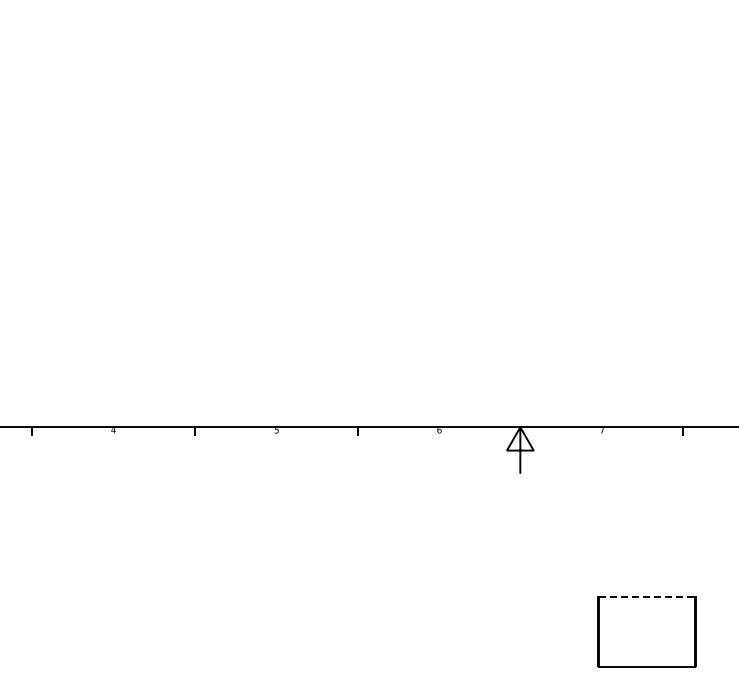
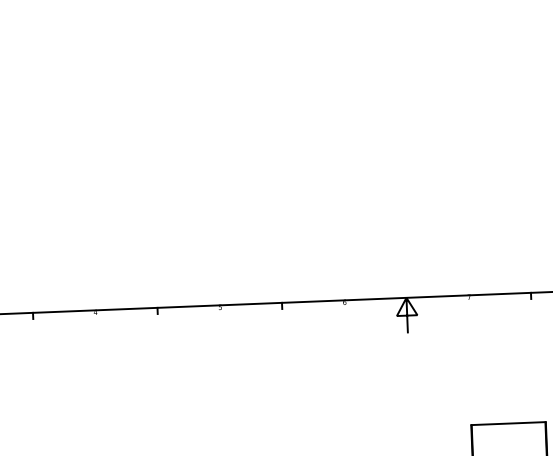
line: (647, 596) -> (508, 423), dashed -> solid

